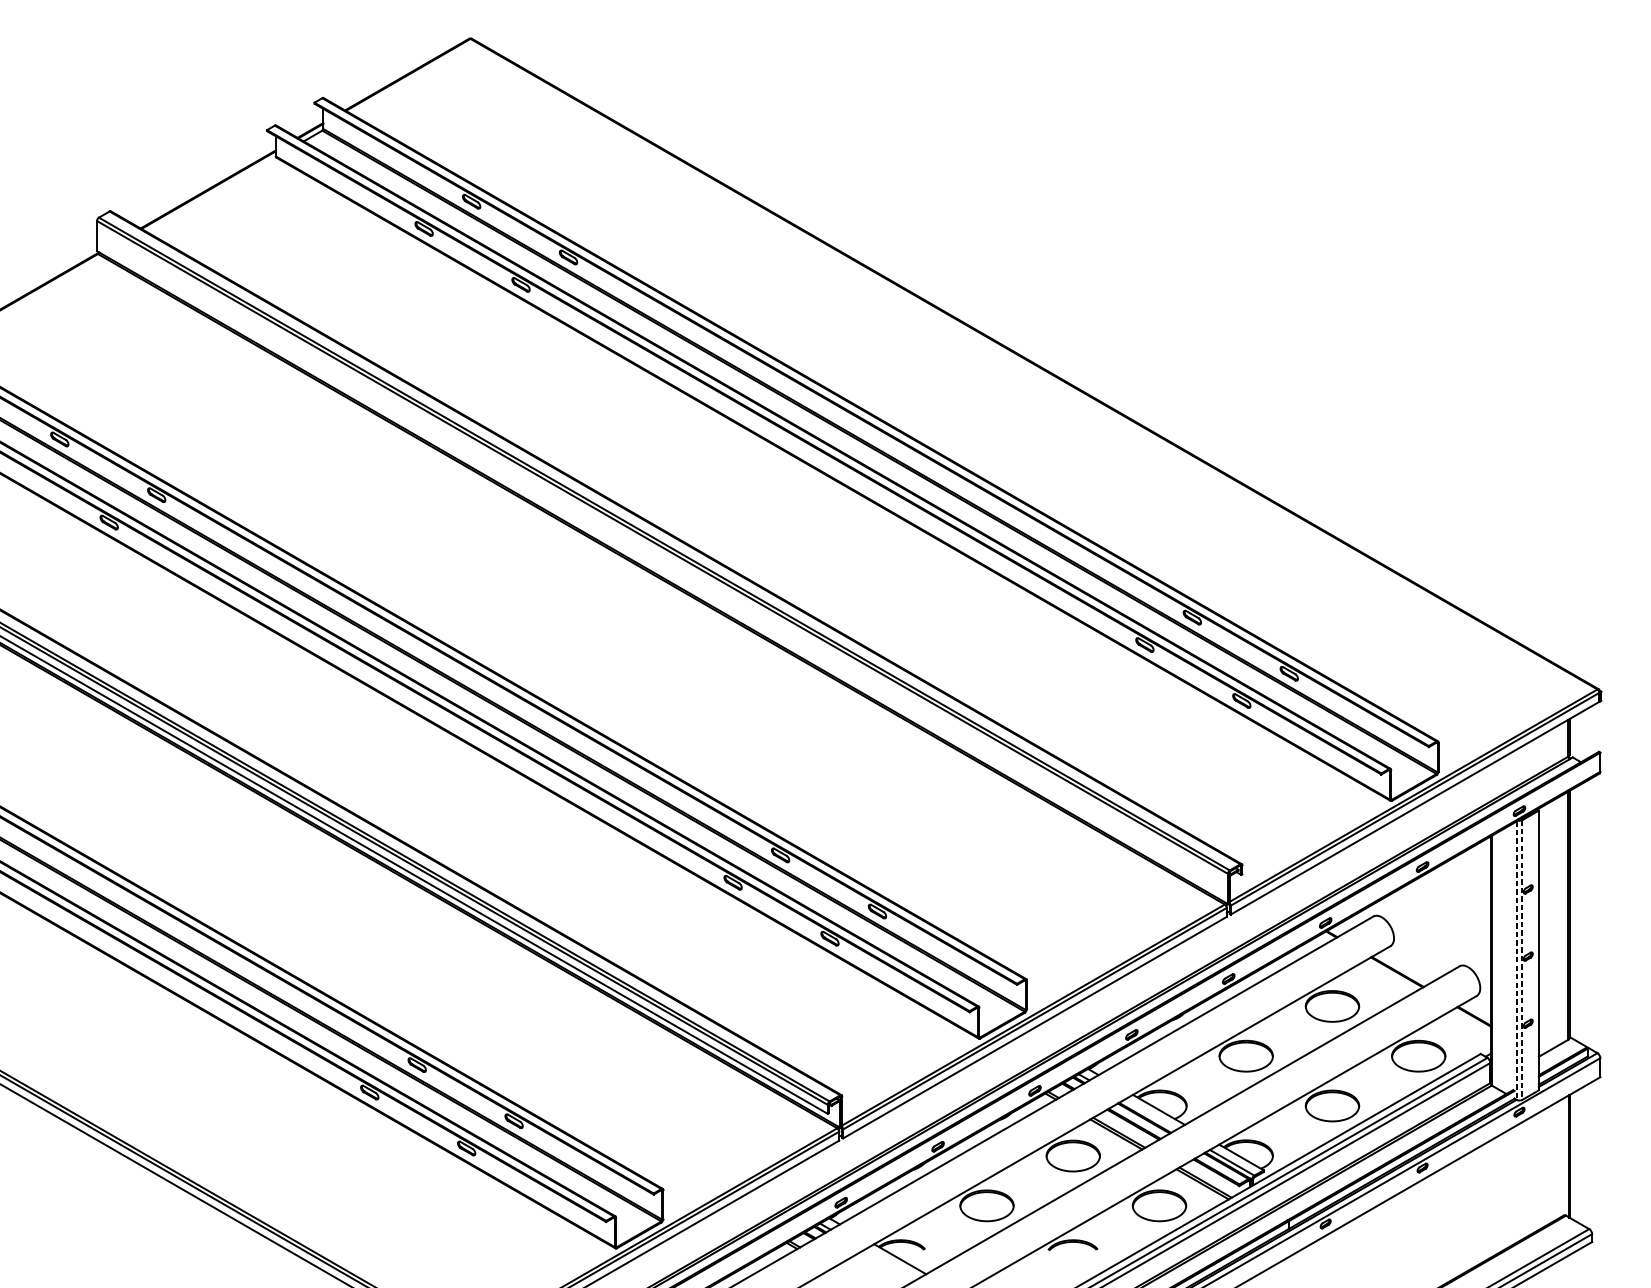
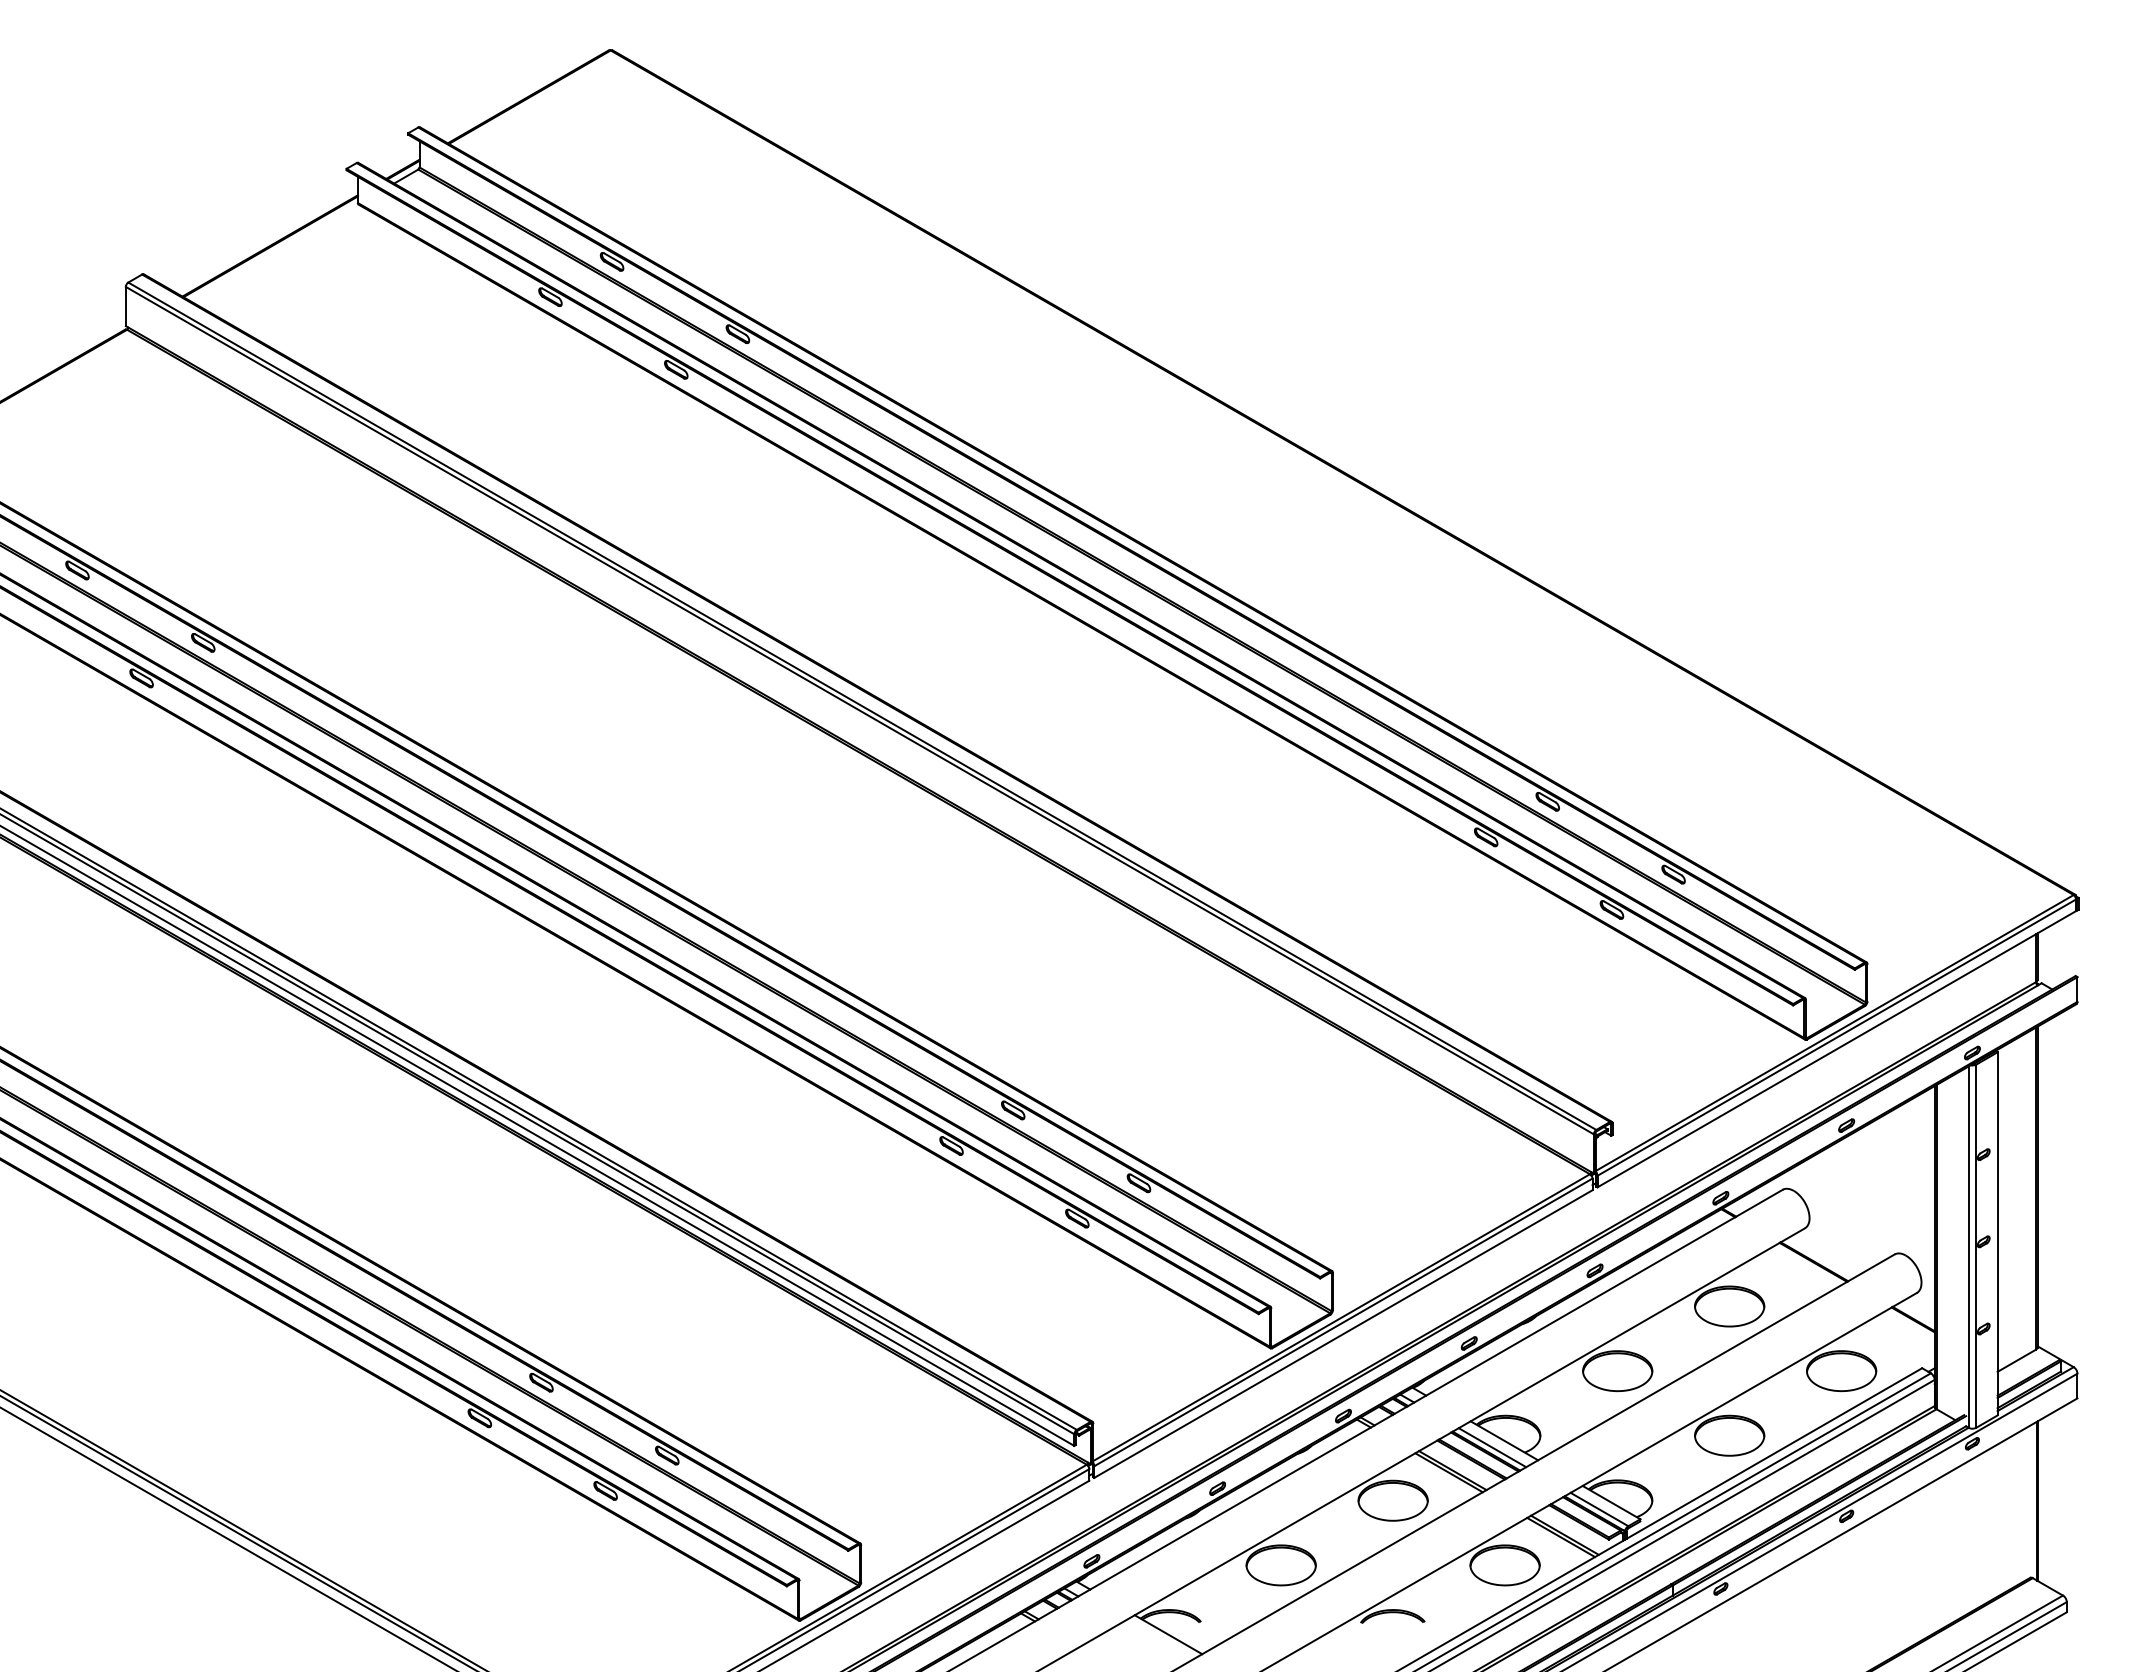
line: (1516, 960) -> (1968, 1247), dashed -> solid
line: (1522, 960) -> (1976, 1246), dashed -> solid
line: (1149, 1115) -> (1492, 1447), added

